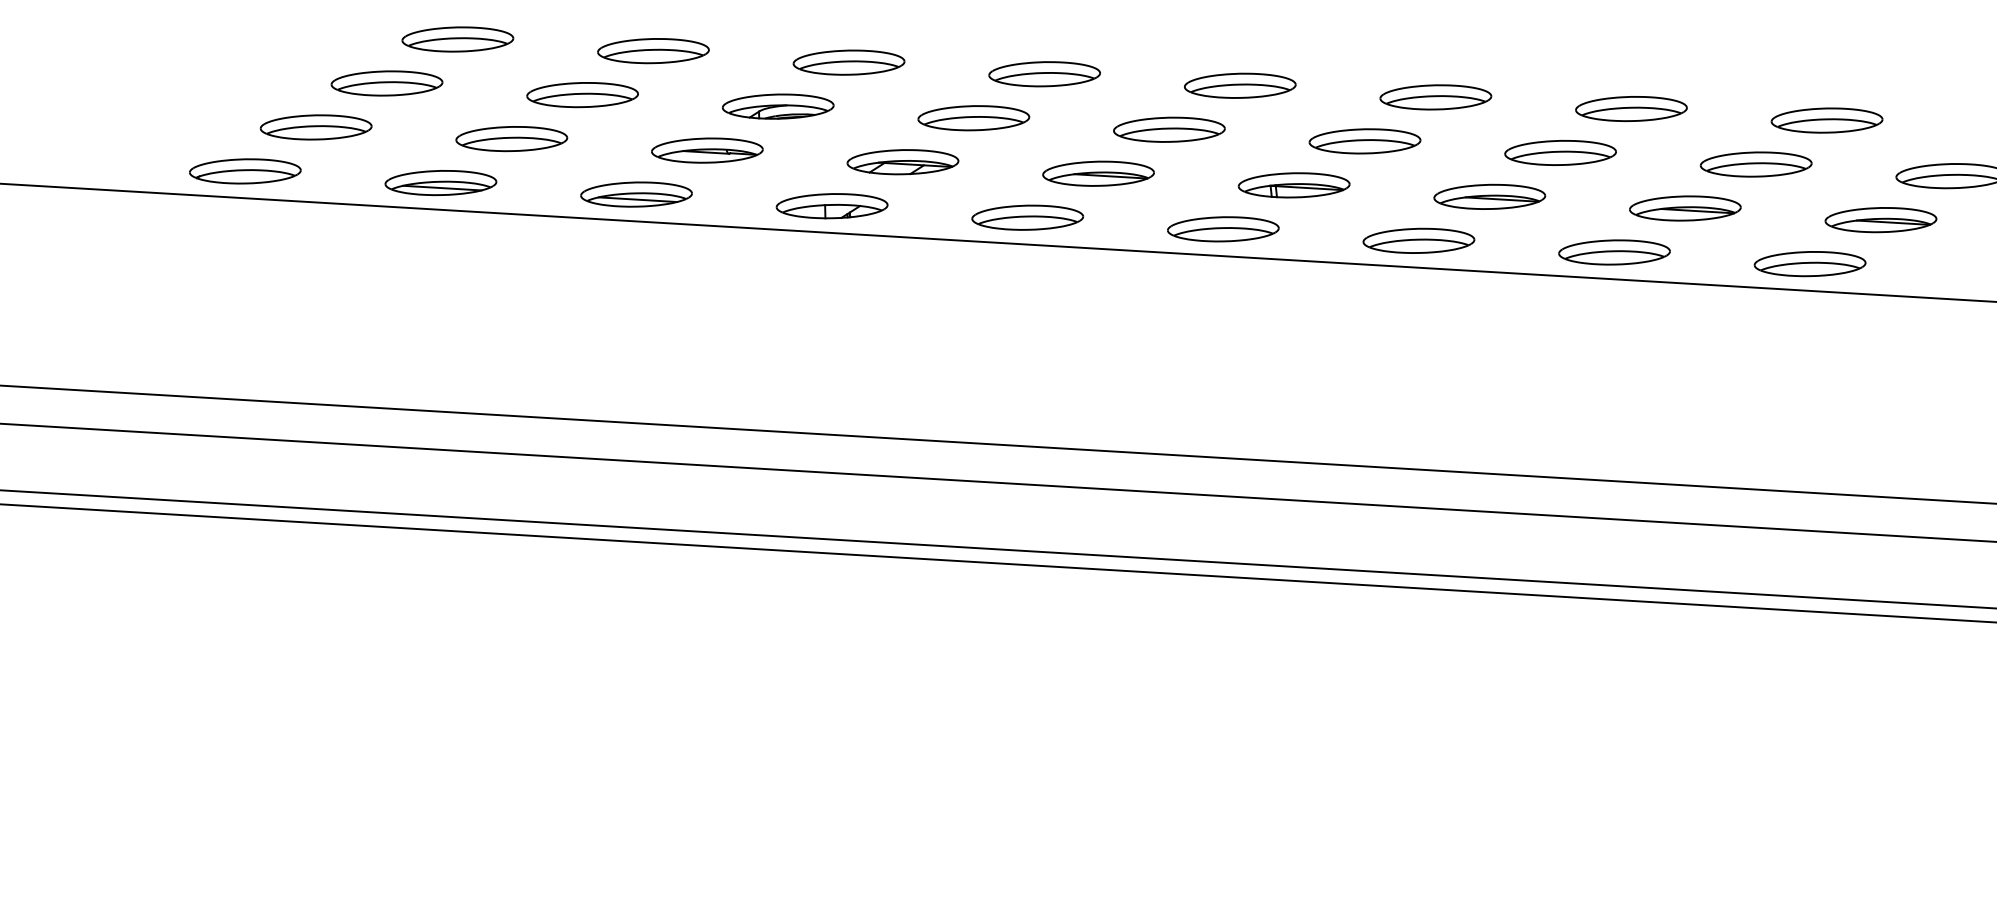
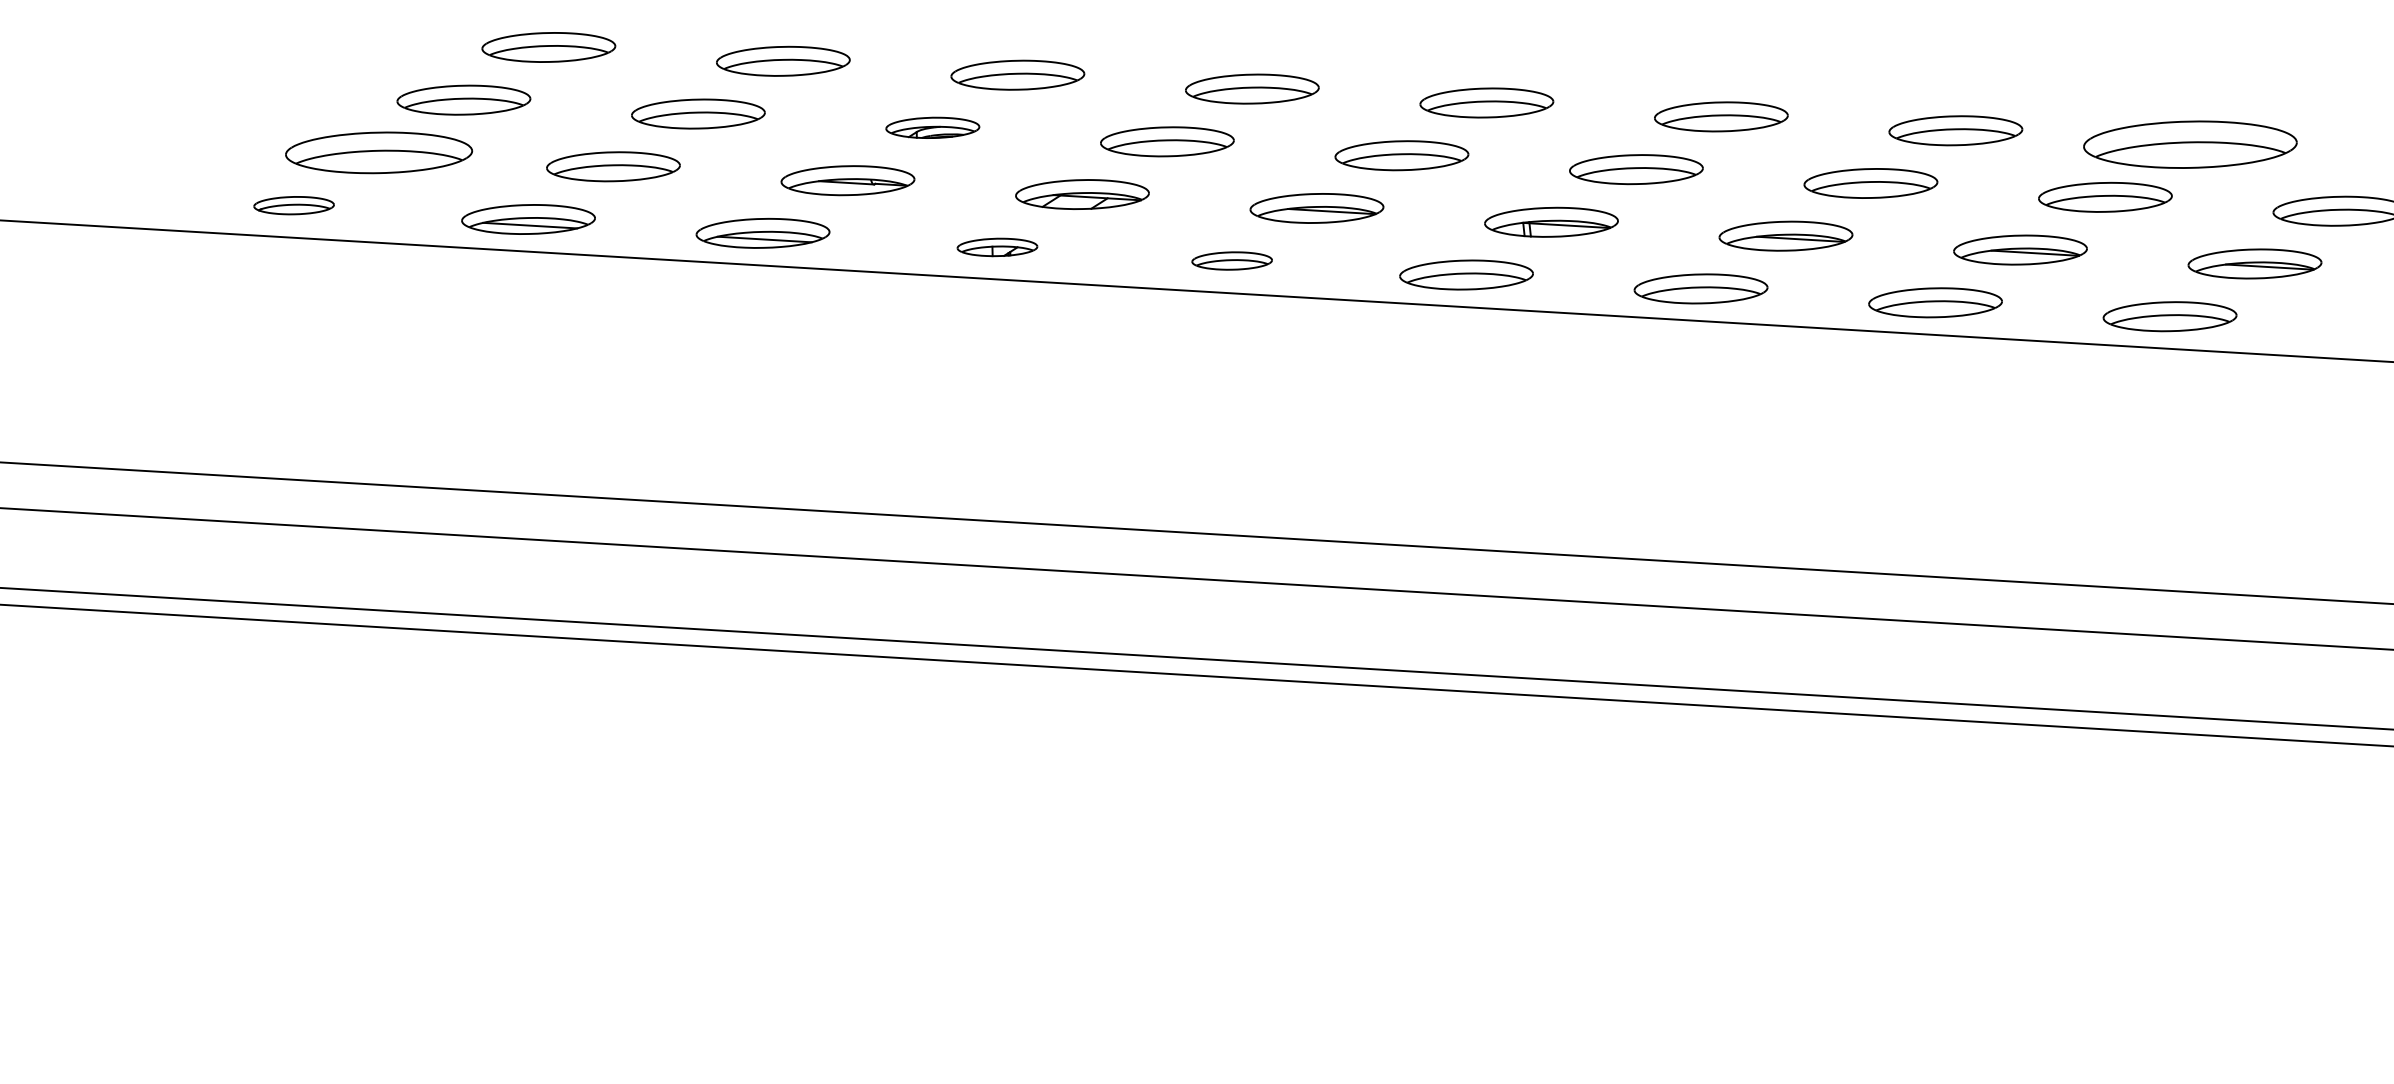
part: (777, 106) -> (932, 127), size x0.7
part: (1826, 120) -> (2189, 144), size x1.6
part: (315, 127) -> (378, 152), size x1.4
part: (245, 171) -> (294, 205), size x0.6
part: (831, 206) -> (996, 247), size x0.6
part: (1027, 217) -> (1231, 260), size x0.6

